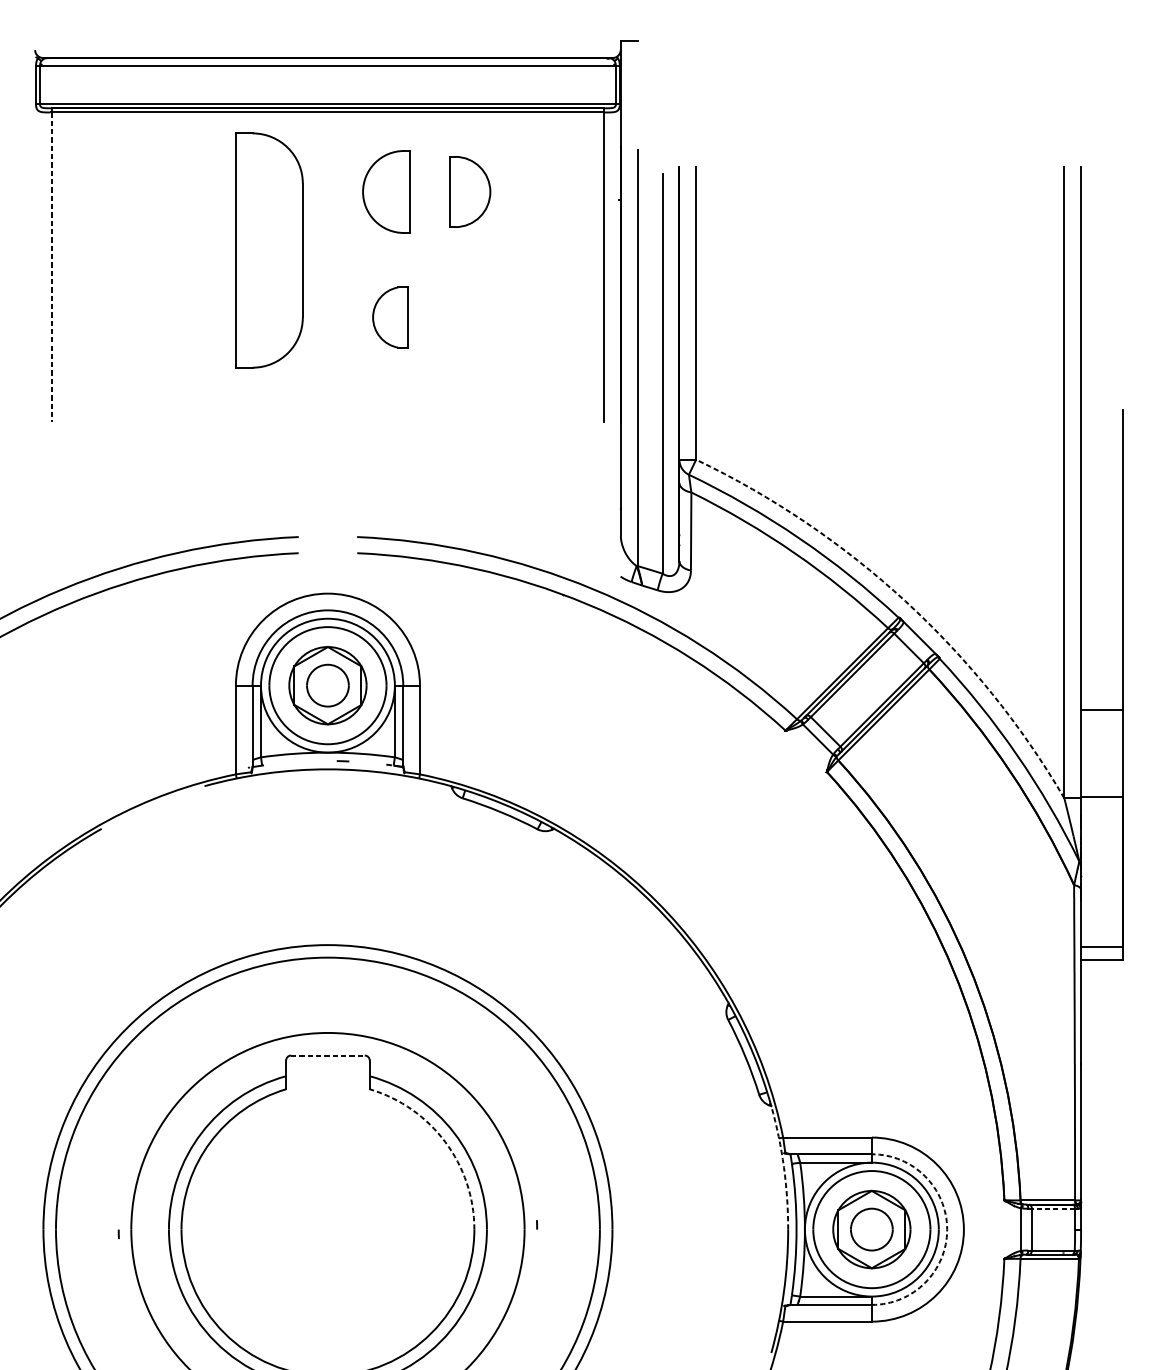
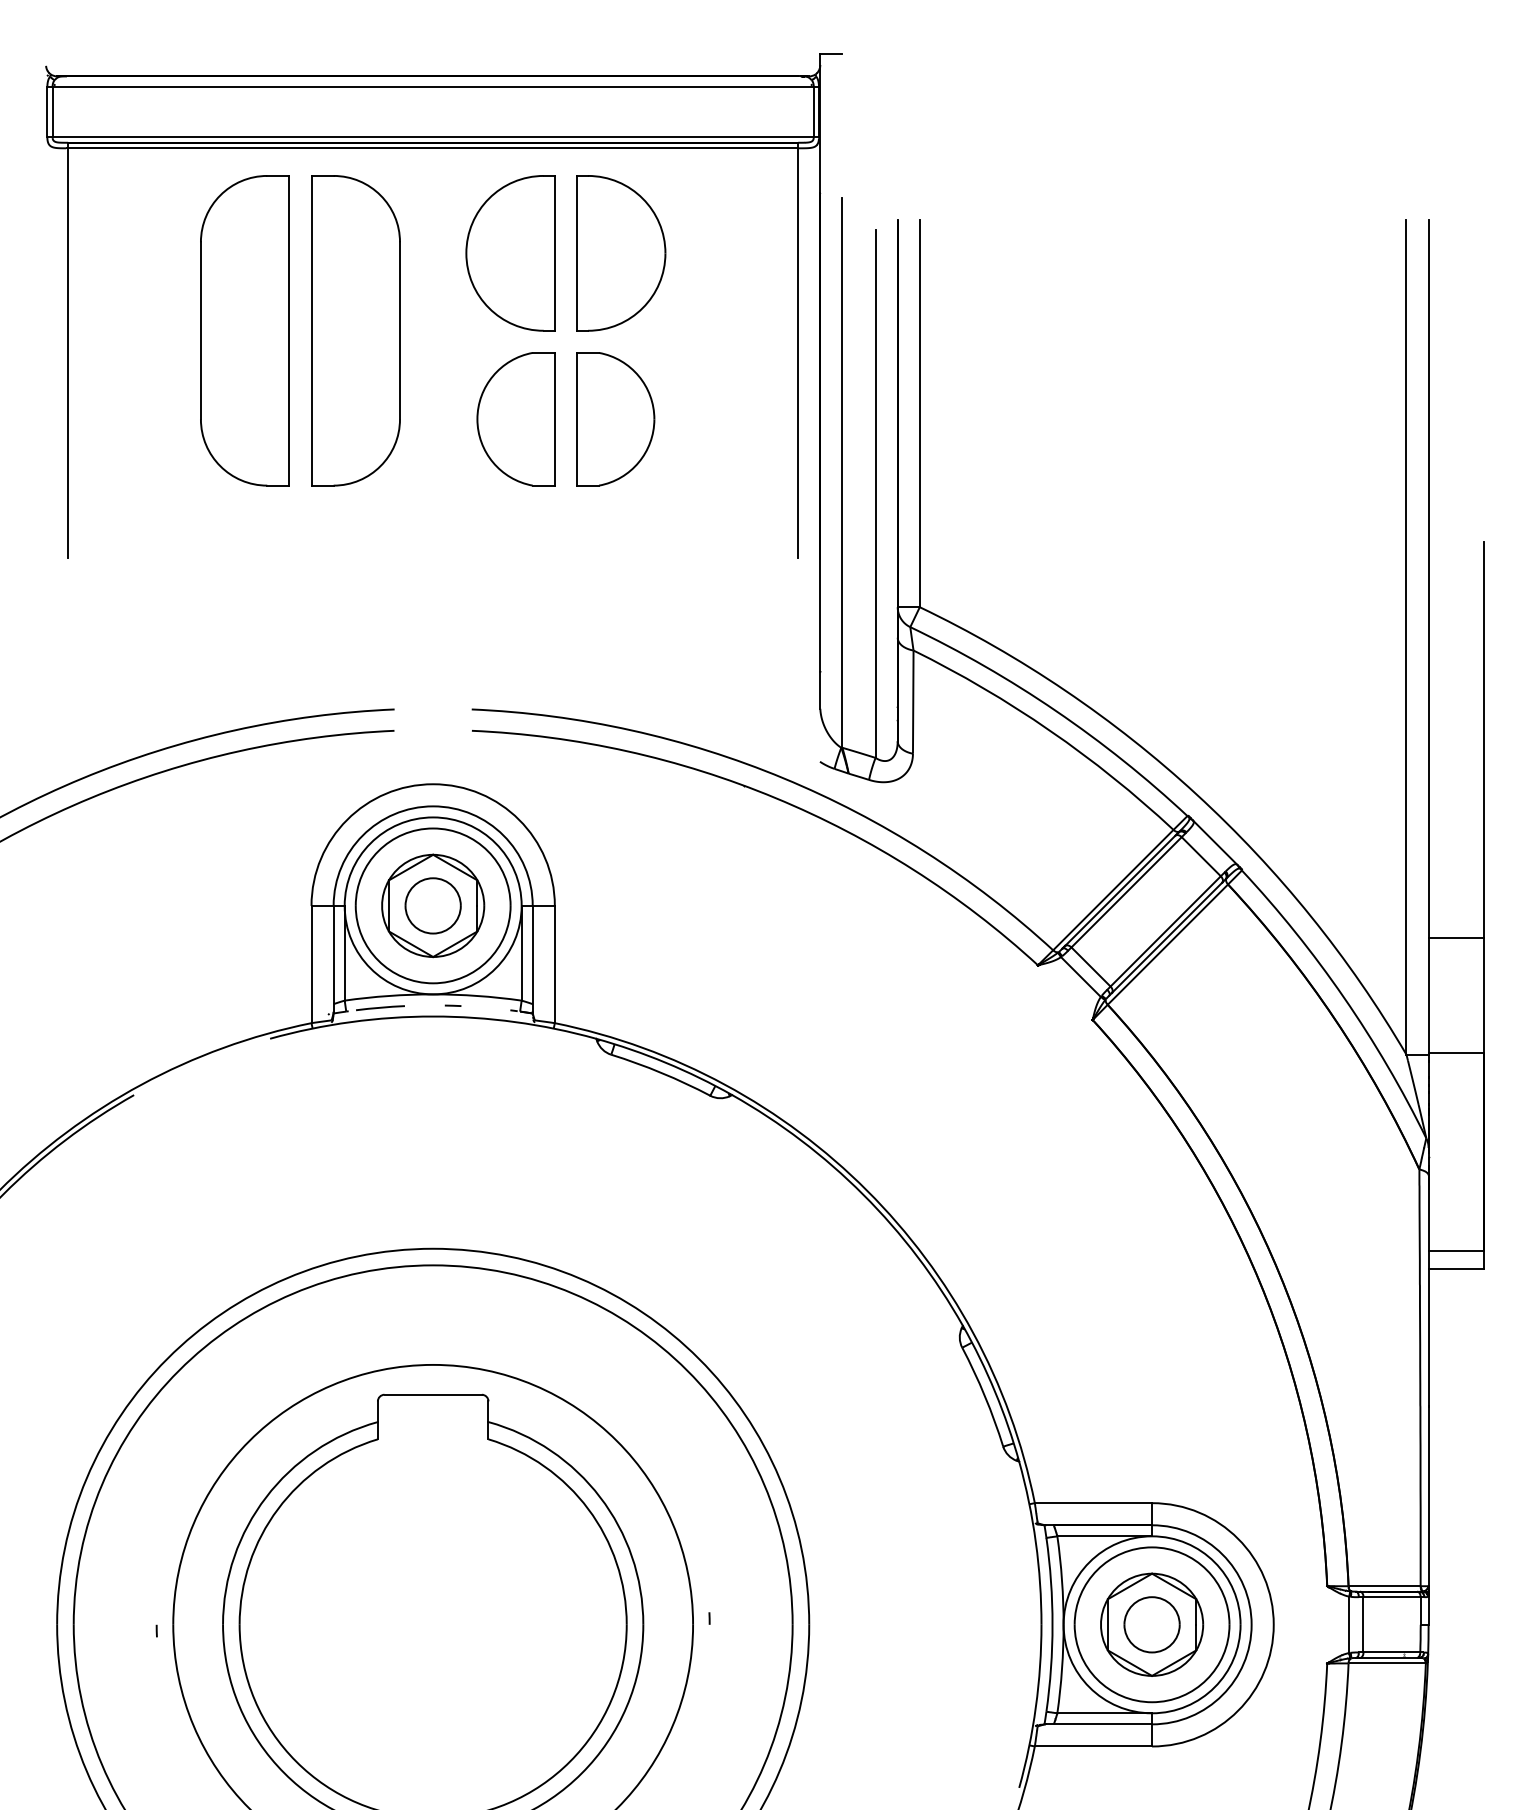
part: (386, 192) -> (510, 253), size x1.43
part: (470, 192) -> (621, 253), size x1.67
part: (185, 250) -> (244, 330), added
line: (52, 266) -> (68, 352), dashed -> solid
part: (390, 317) -> (515, 419), size x1.67
part: (465, 317) -> (615, 419), added
arc: (905, 601) -> (1196, 794), dashed -> solid
line: (288, 763) -> (380, 1008), added
line: (328, 1055) -> (433, 1394), dashed -> solid
arc: (445, 1142) -> (588, 1509), dashed -> solid
arc: (783, 1167) -> (1035, 1542), dashed -> solid
line: (1053, 1208) -> (1392, 1597), dashed -> solid
arc: (947, 1229) -> (1251, 1624), dashed -> solid

